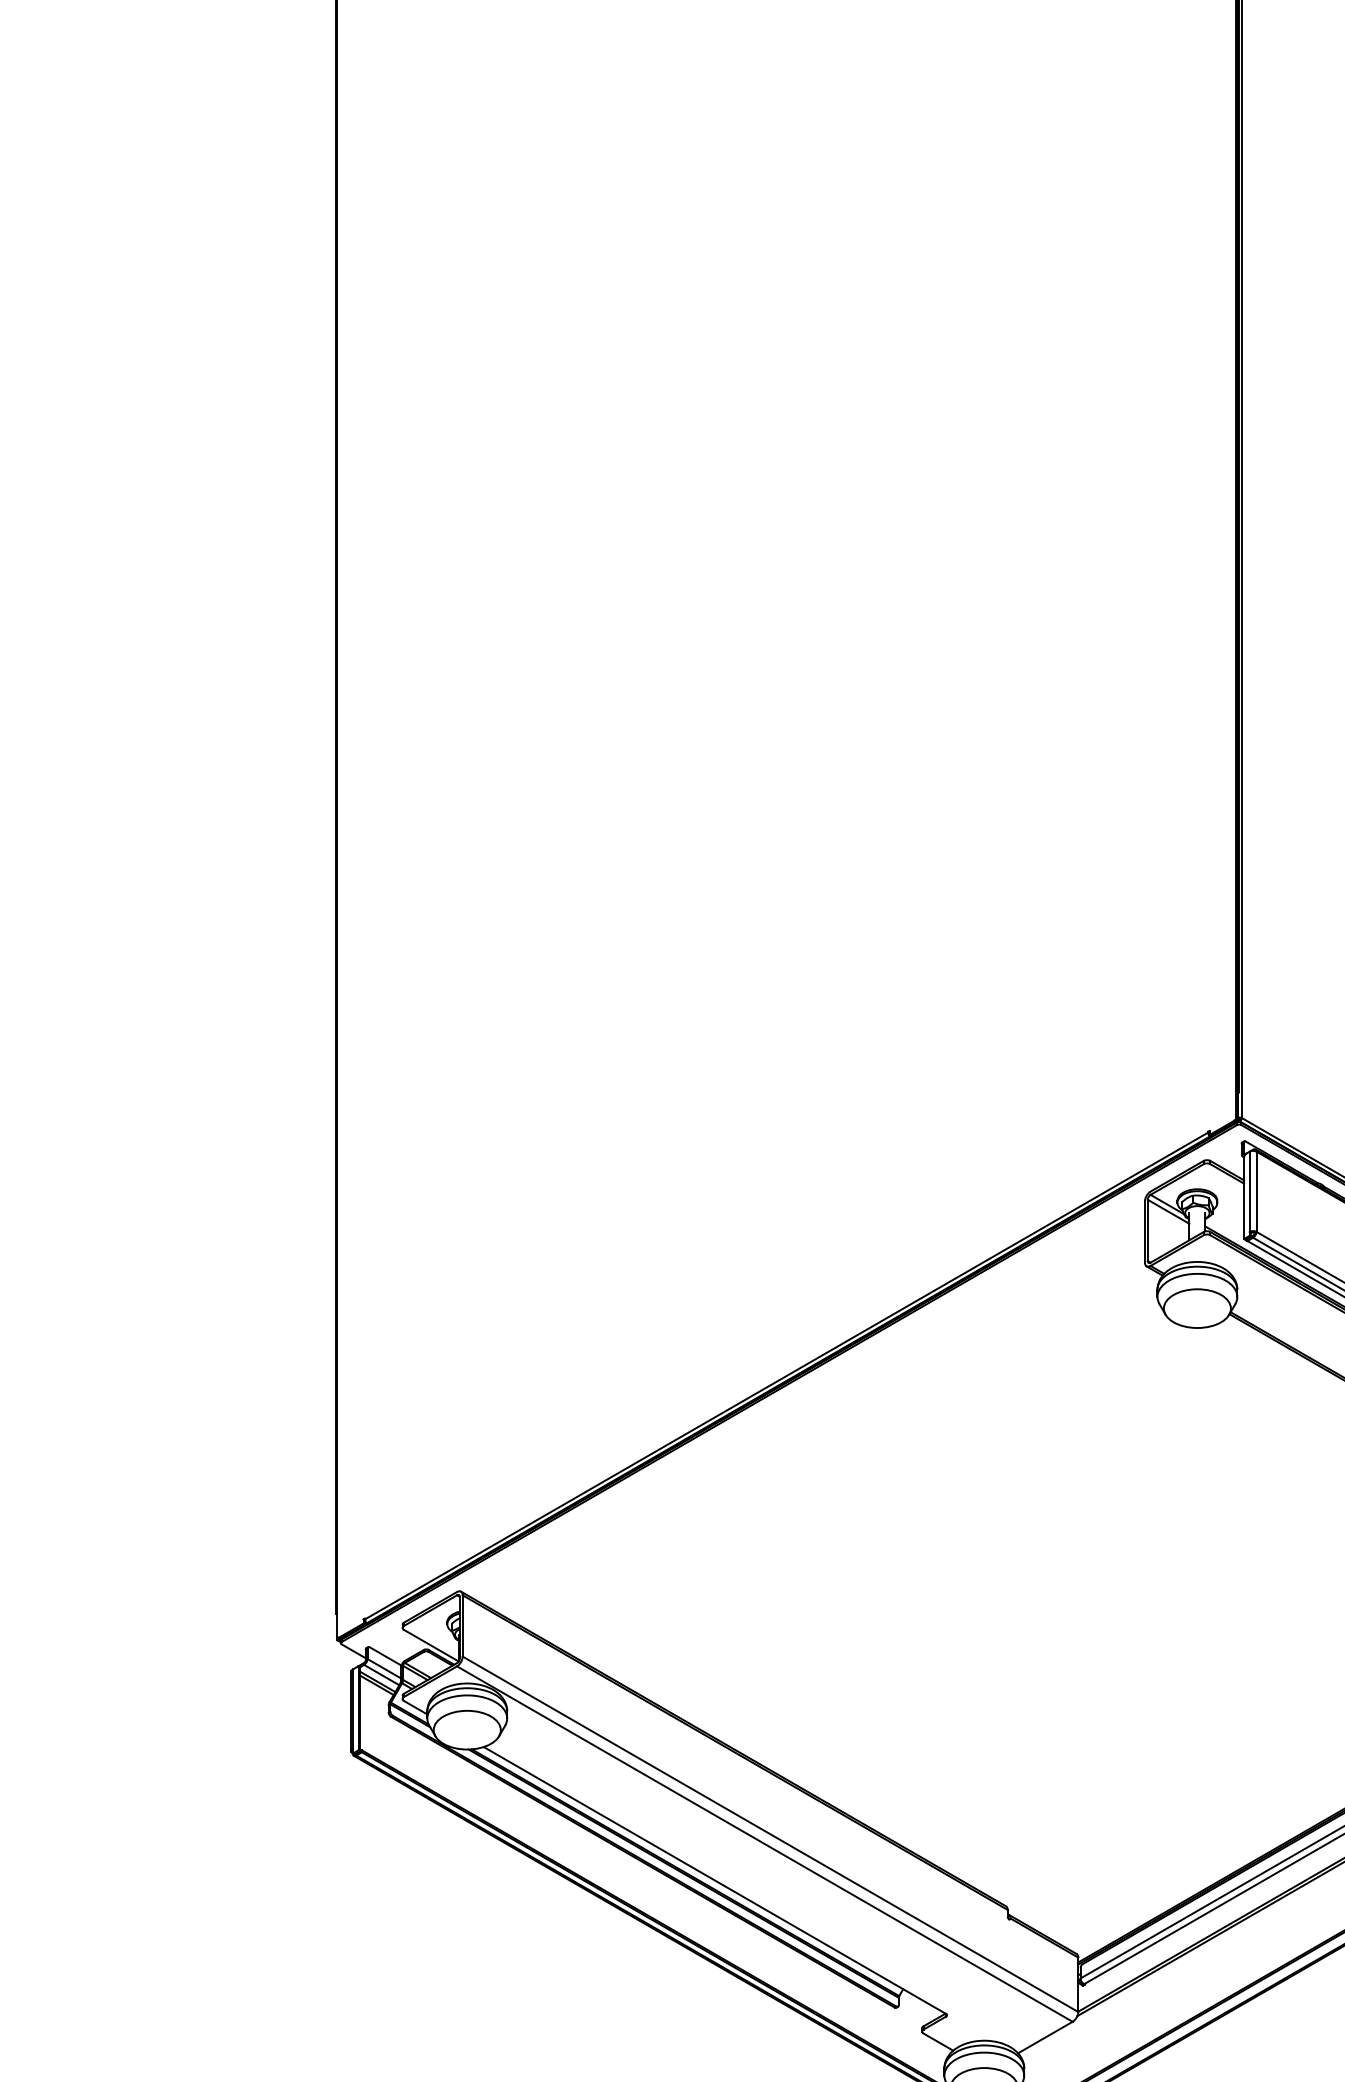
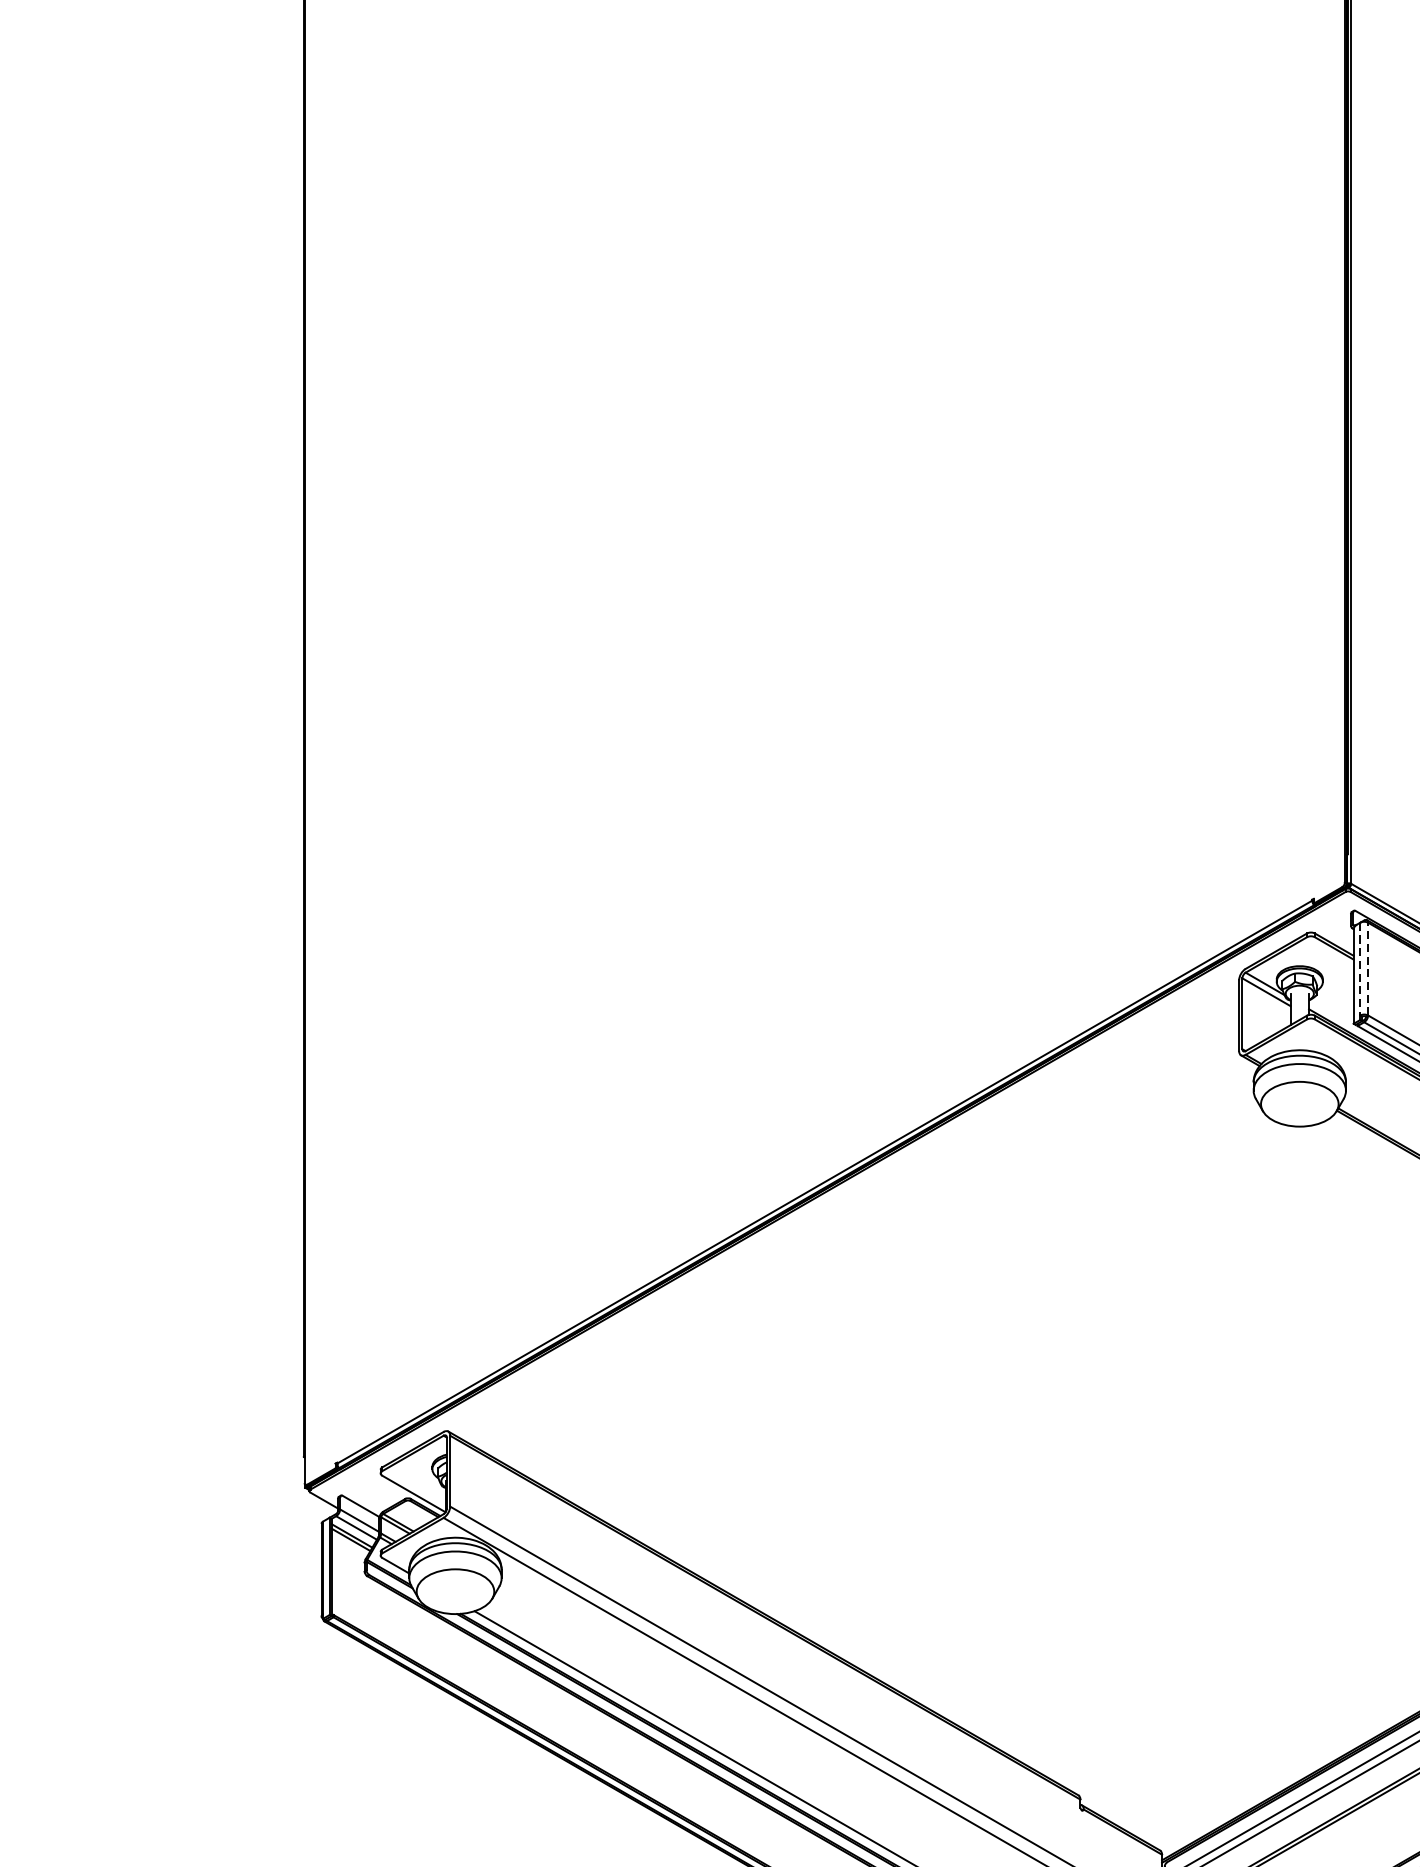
line: (1256, 1191) -> (1368, 968), solid -> dashed
line: (1249, 1192) -> (1360, 969), solid -> dashed

